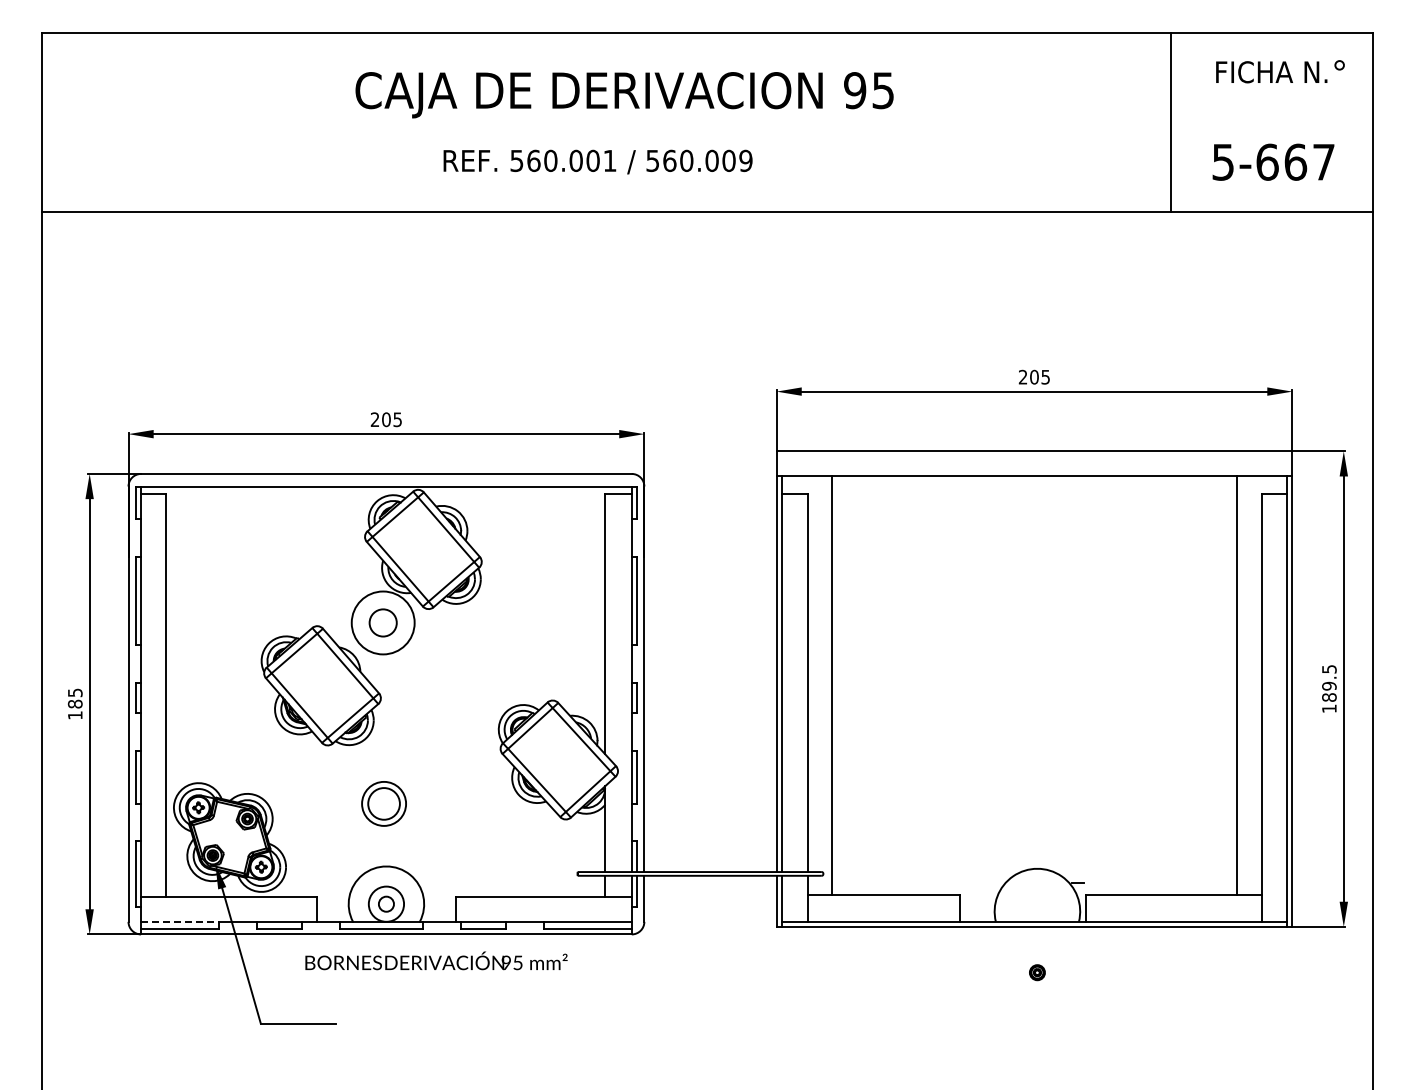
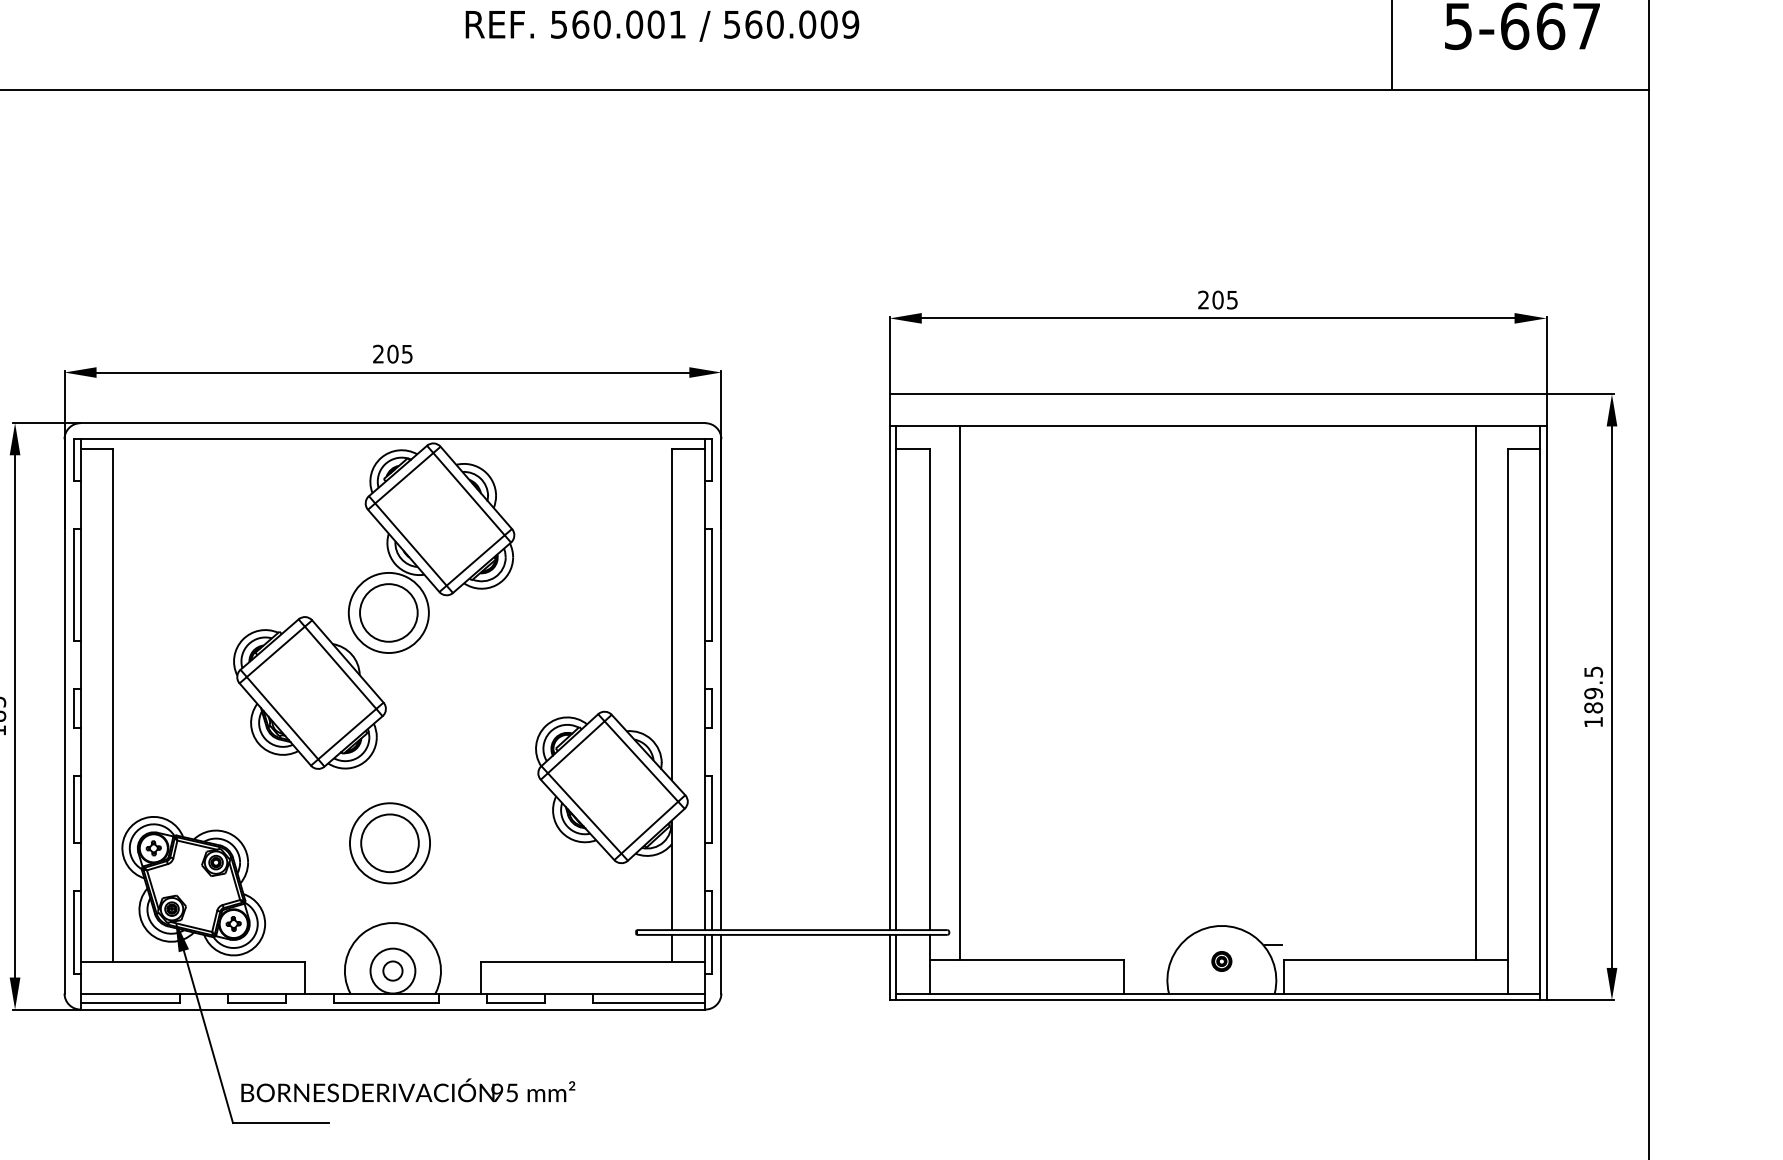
circle: (382, 622) -> (387, 612), size x1.67
part: (383, 803) -> (389, 842), size x1.43
line: (180, 921) -> (130, 993), dashed -> solid
text: (436, 960) -> (408, 1089), moved
part: (1037, 972) -> (1221, 961), moved

